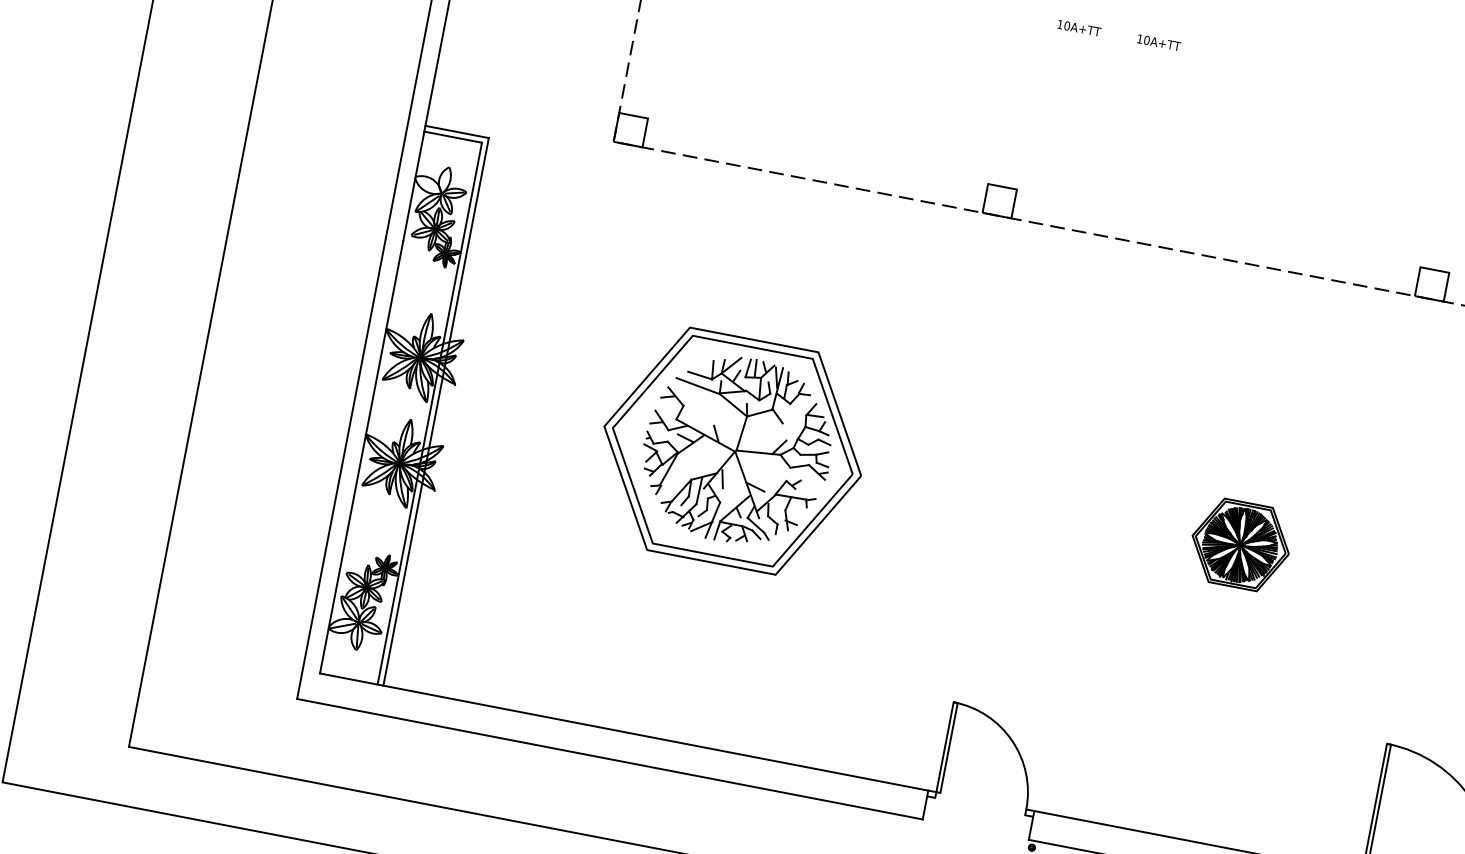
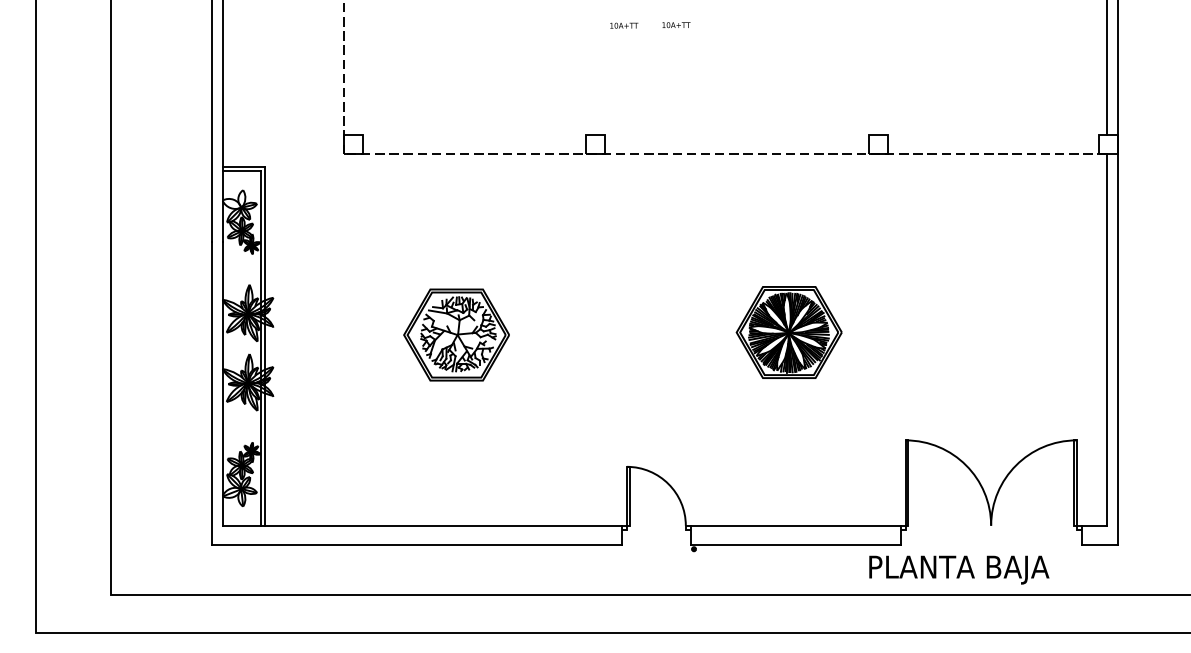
part: (732, 450) -> (456, 334), size x0.62
part: (1239, 544) -> (788, 332), size x1.67

